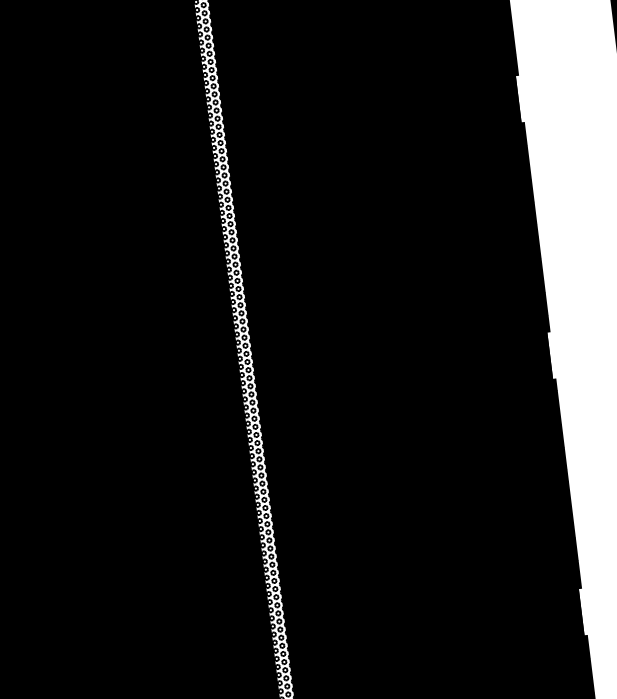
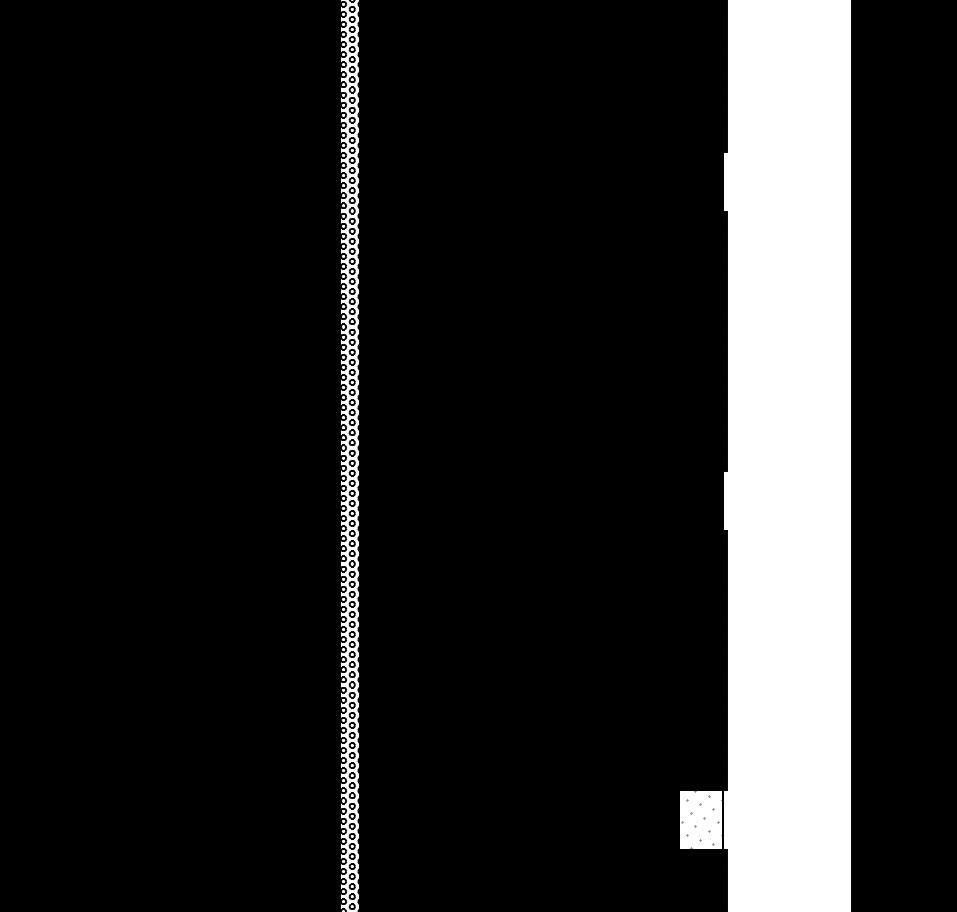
fill: (562, 614) -> (700, 819), removed

